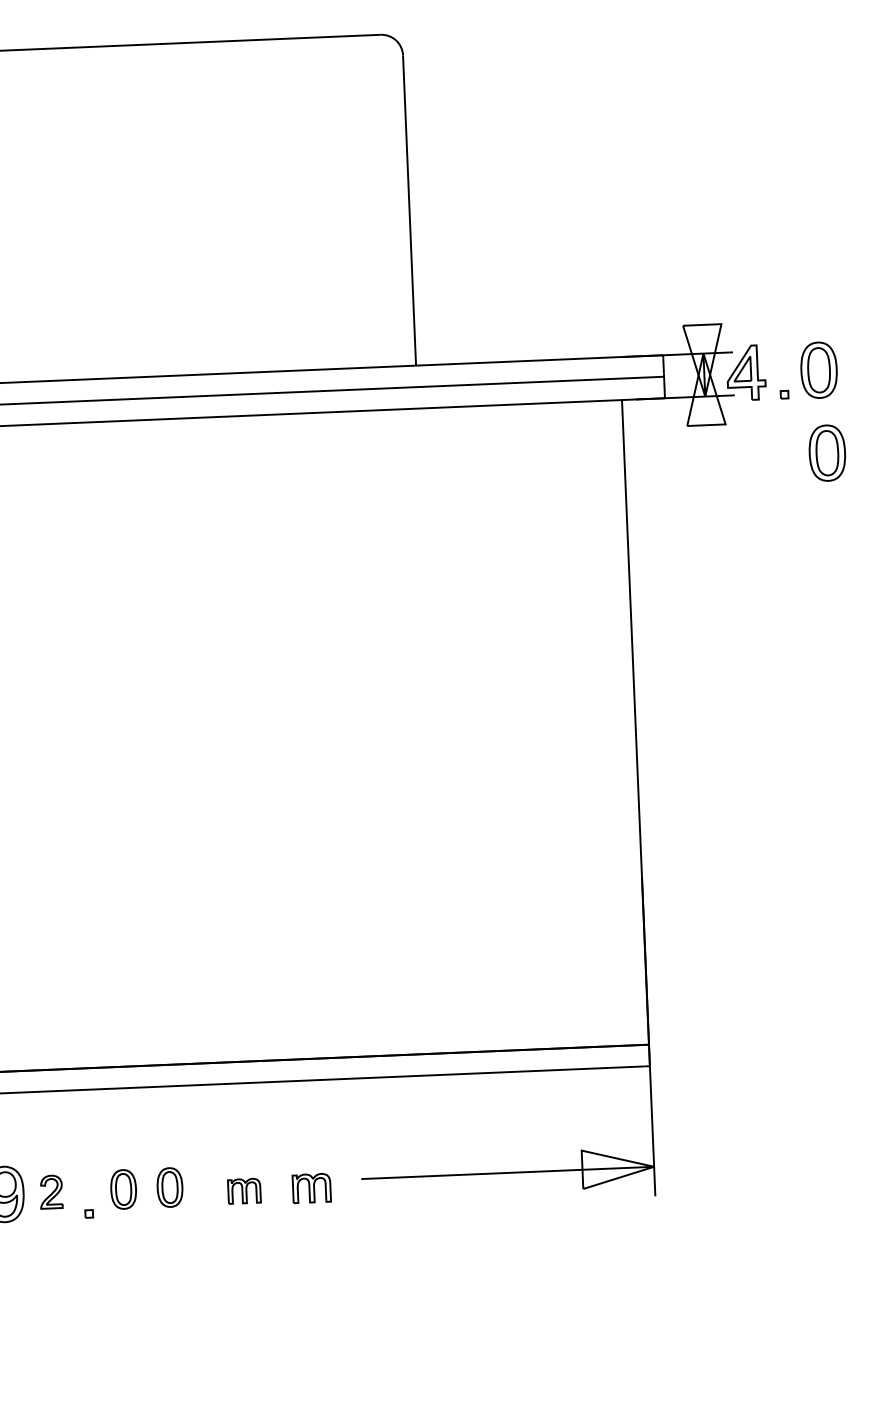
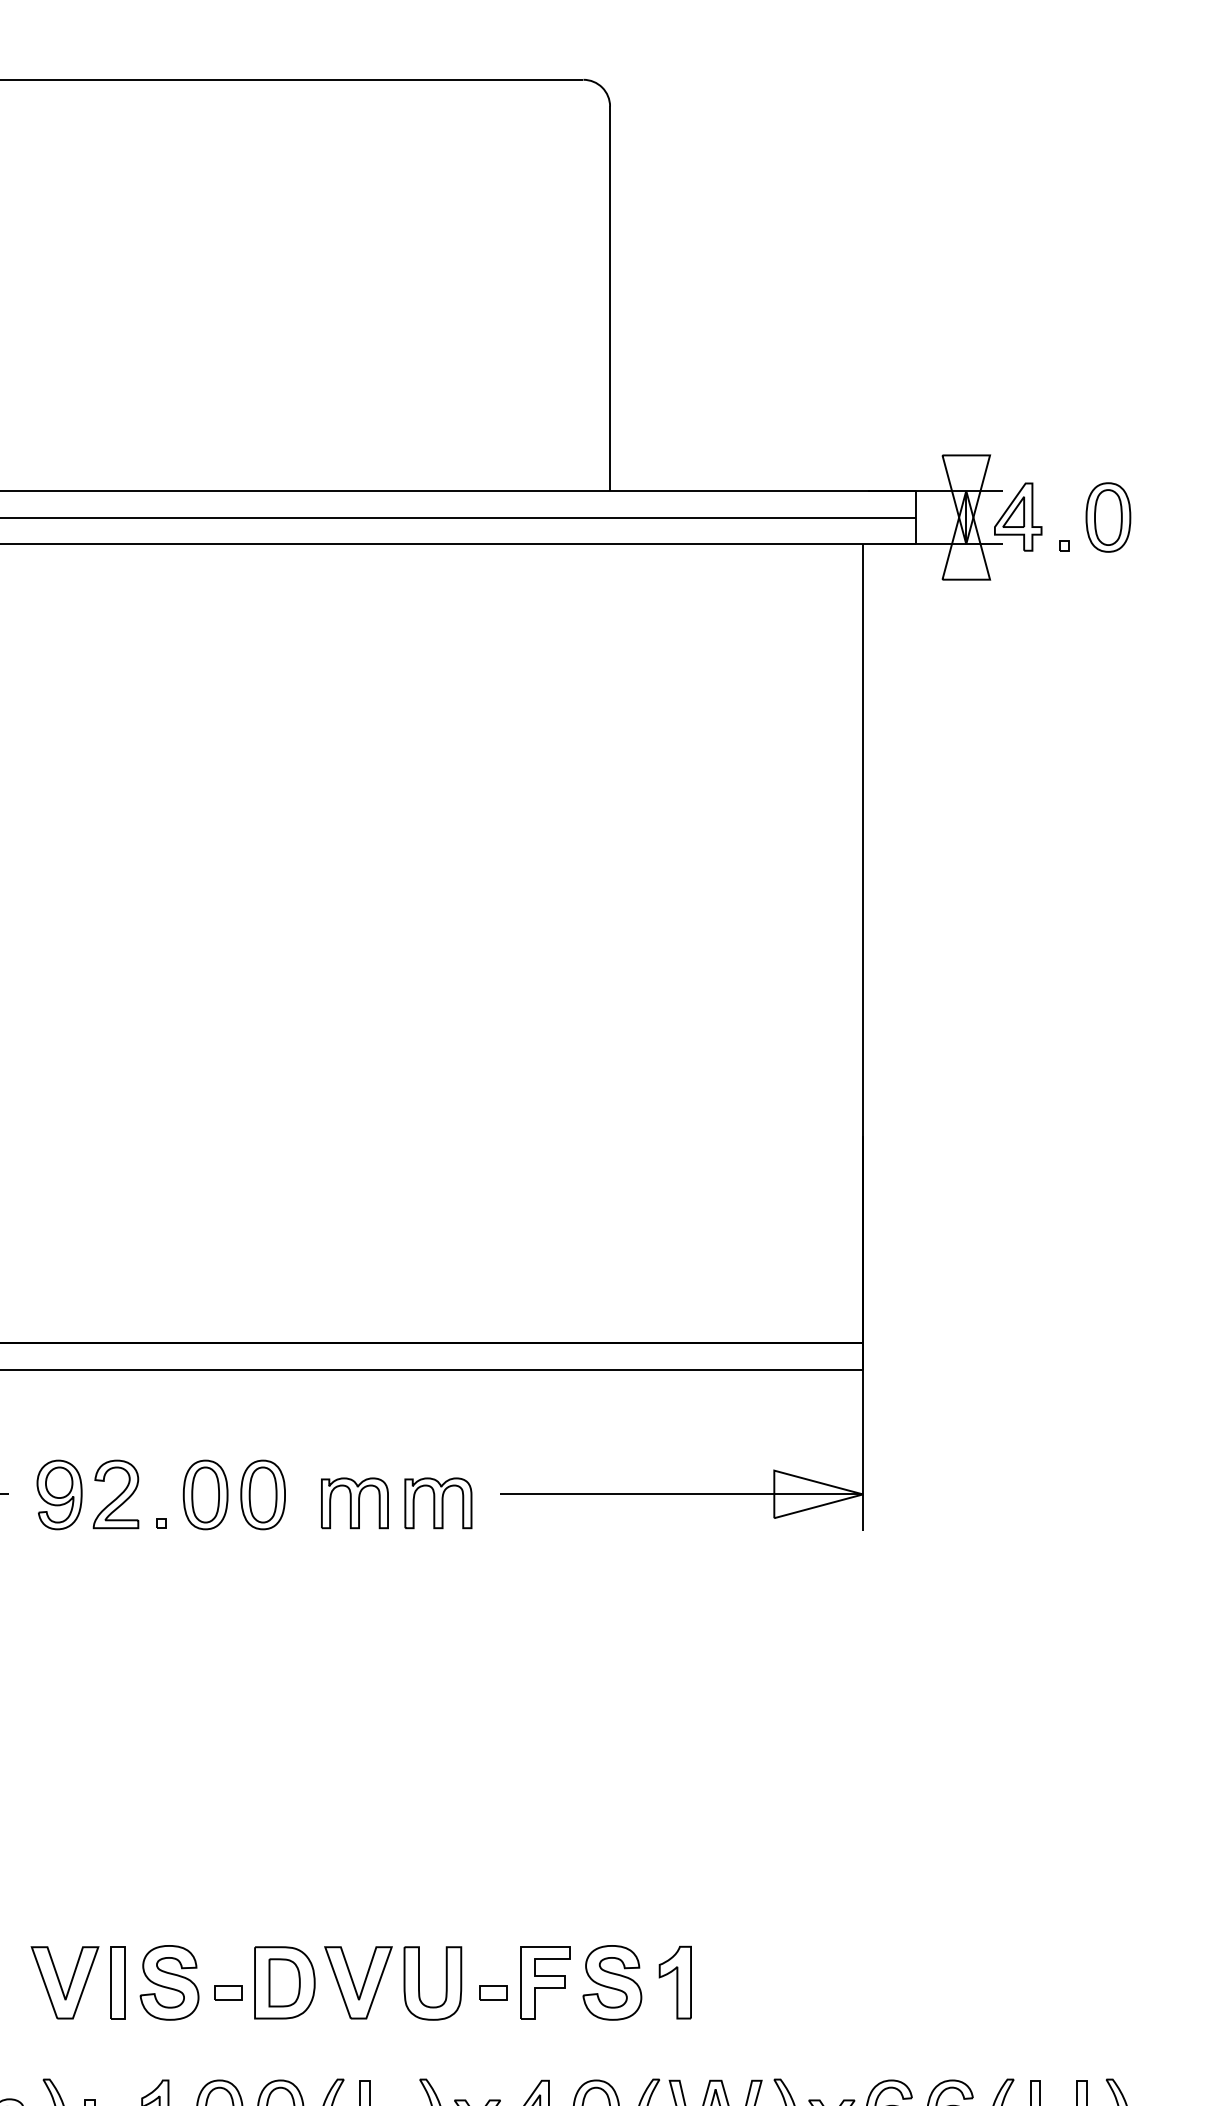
part: (827, 453) -> (1114, 620), removed
part: (169, 1187) -> (262, 1494), size x1.43
part: (311, 1188) -> (438, 1503), size x1.43
part: (123, 1189) -> (205, 1494), size x1.43
part: (244, 1191) -> (354, 1503), size x1.67
part: (50, 1192) -> (115, 1494), size x1.67

